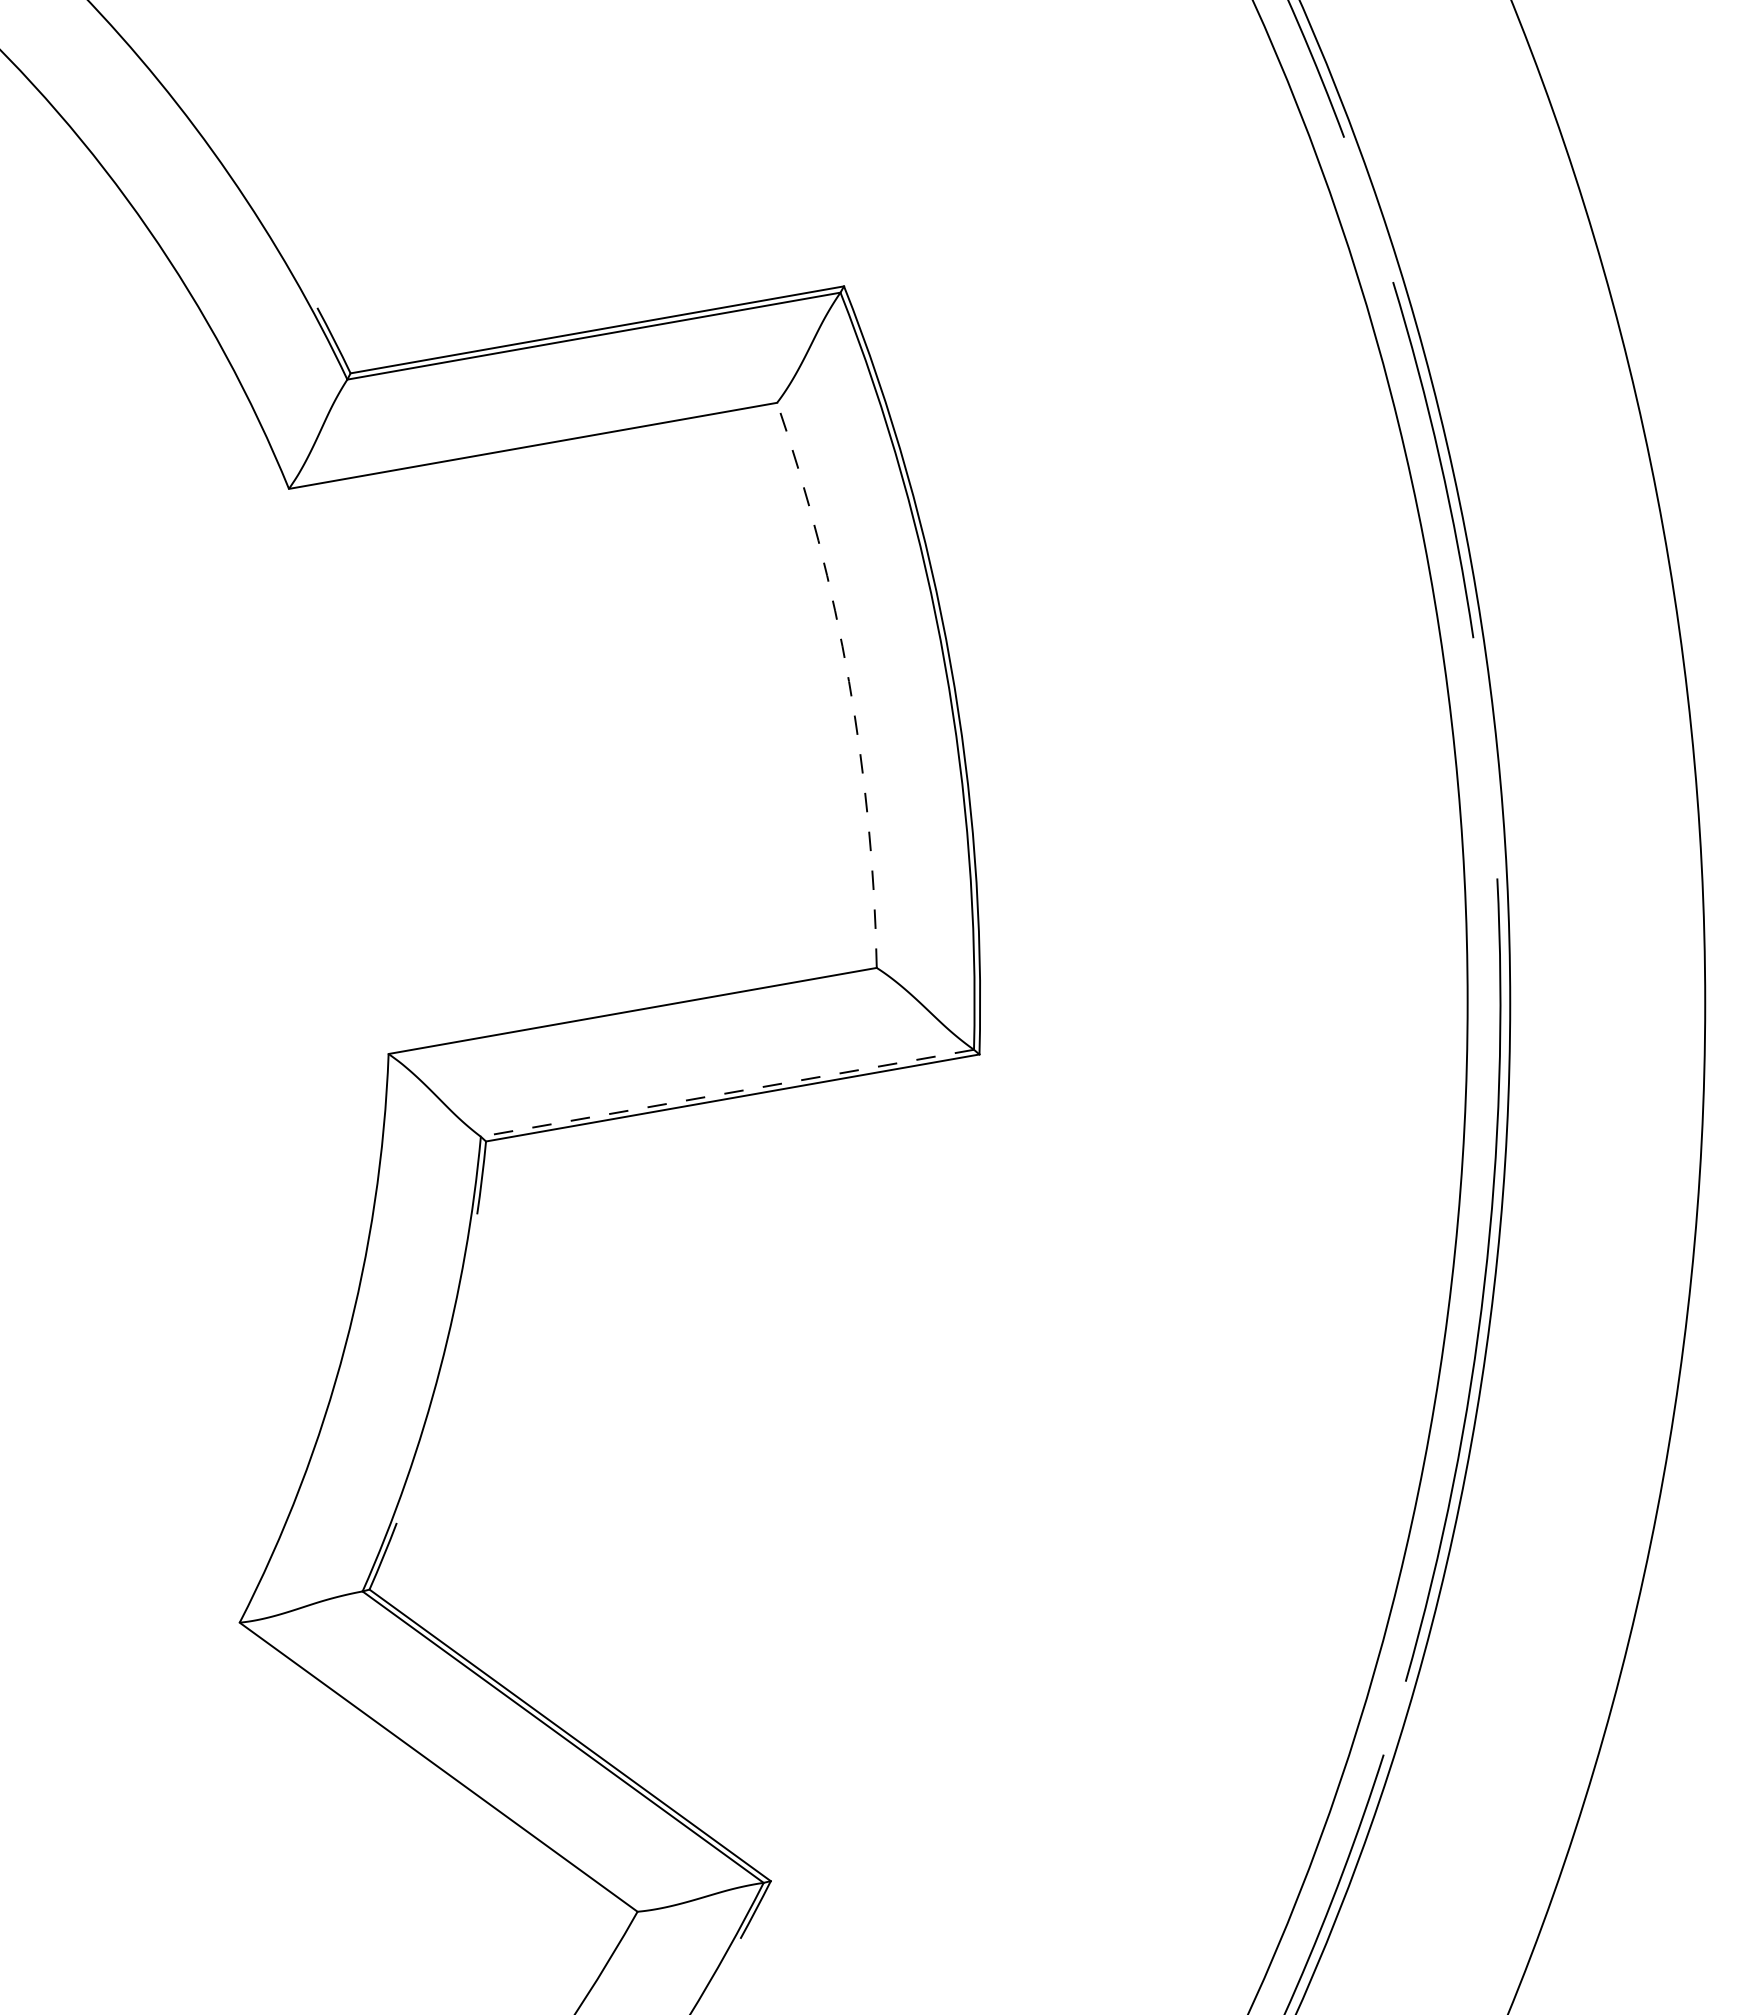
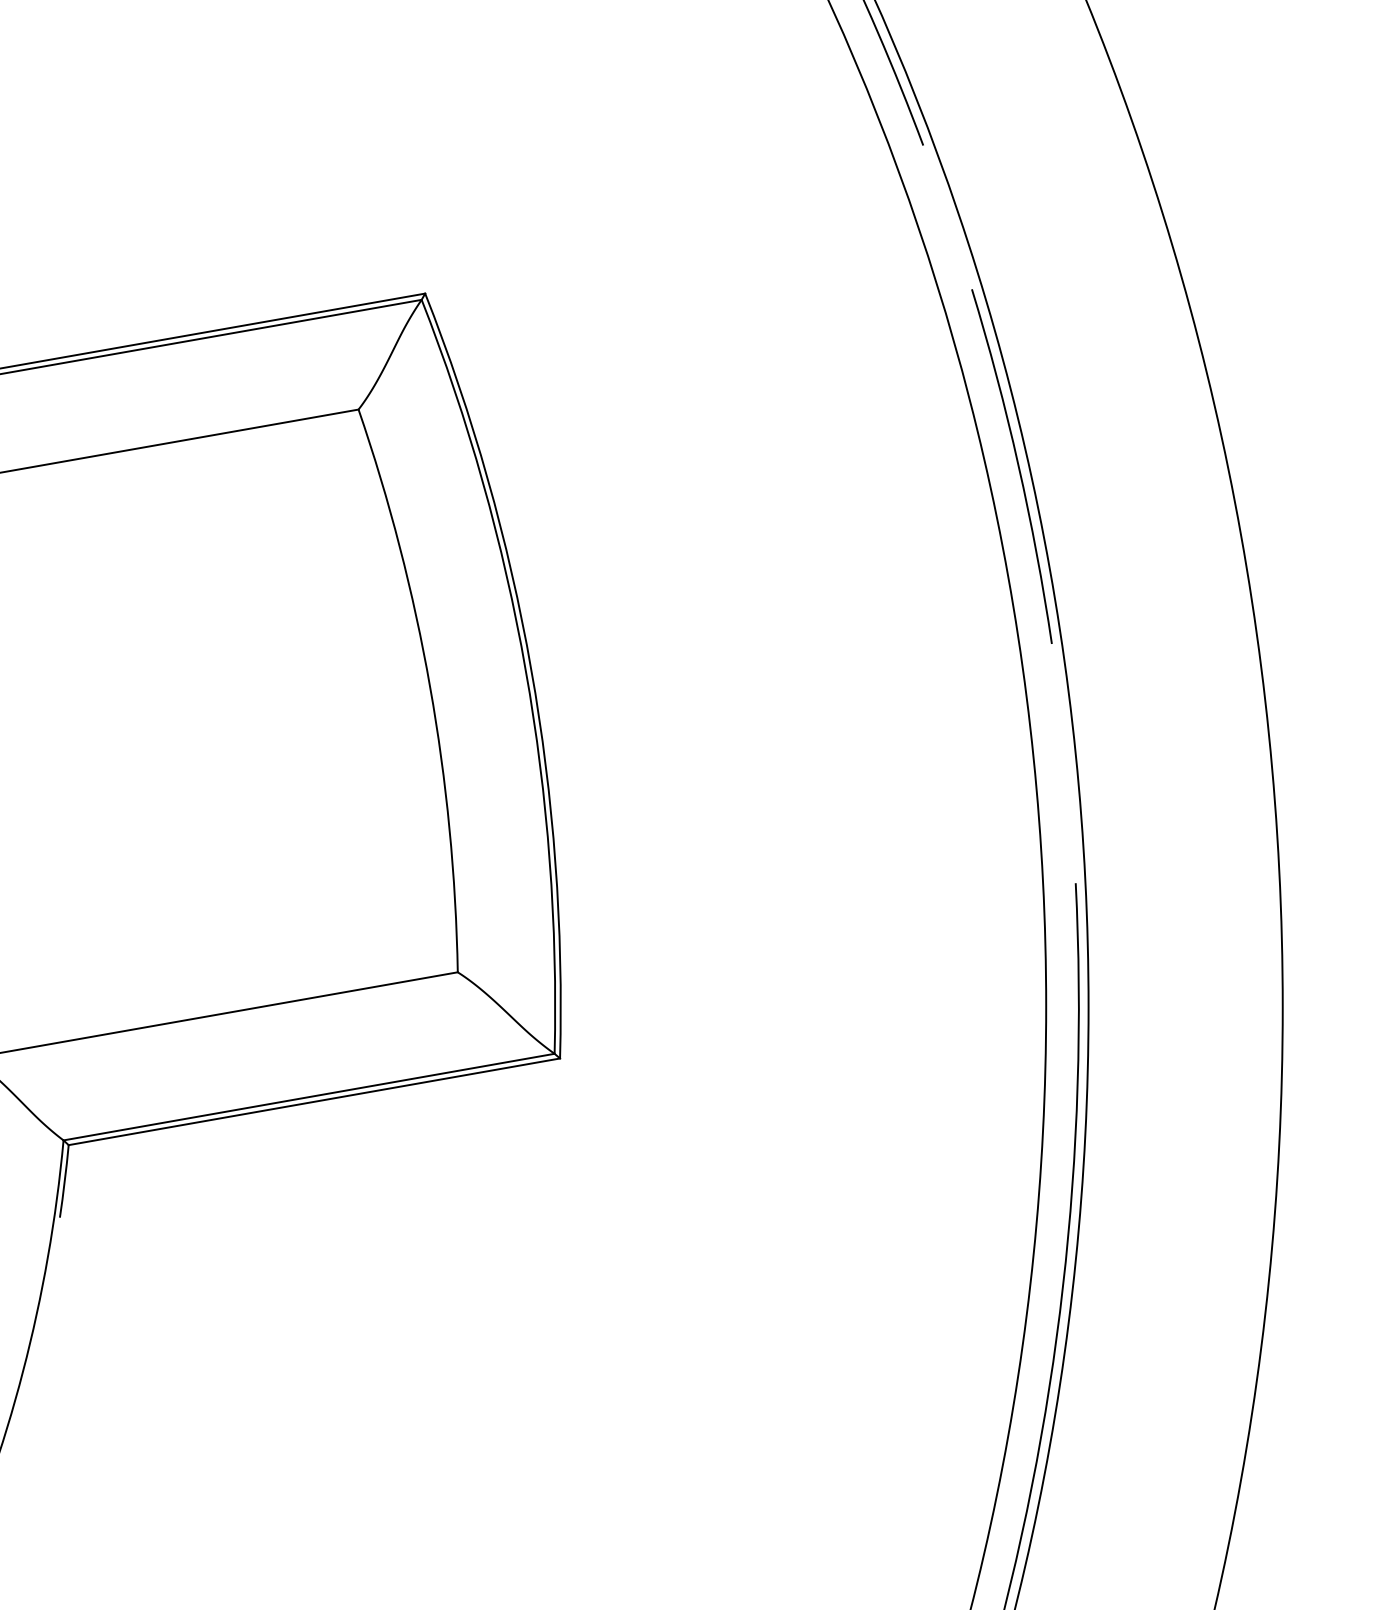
arc: (849, 681) -> (430, 687), dashed -> solid
line: (726, 1093) -> (308, 1097), dashed -> solid

